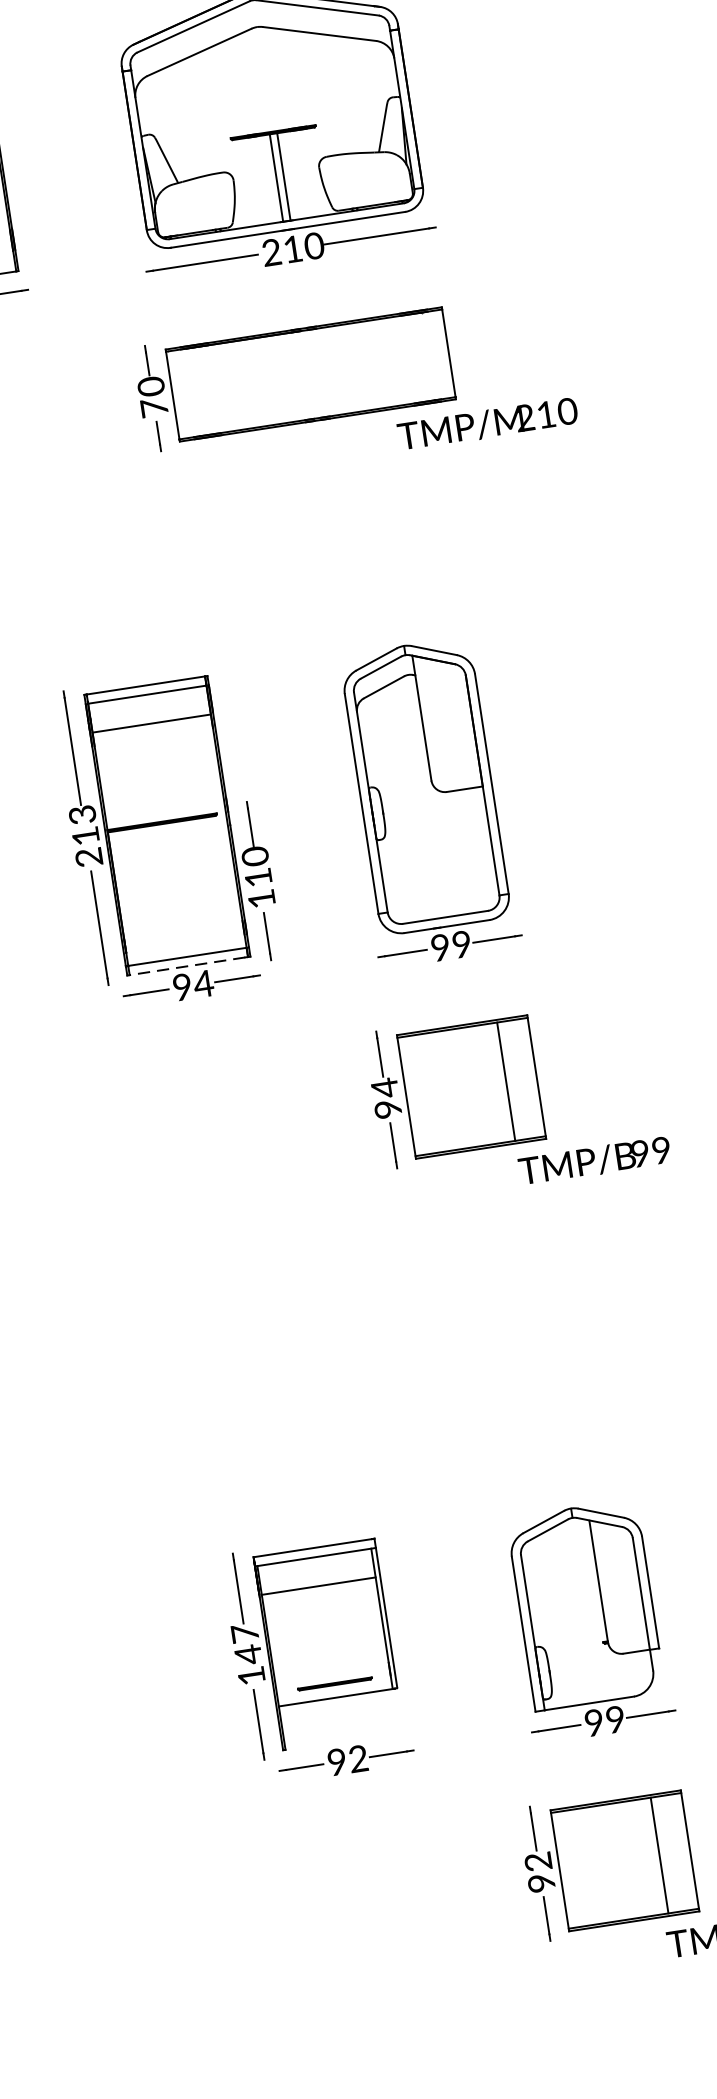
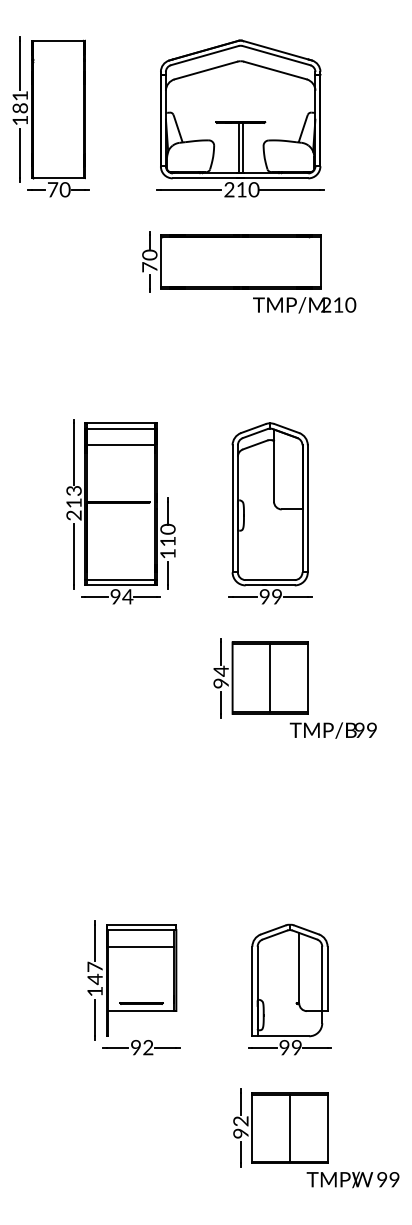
text: (487, 424) -> (304, 305), moved
line: (186, 966) -> (119, 585), dashed -> solid
line: (506, 1080) -> (270, 677), moved
line: (658, 1854) -> (289, 1127), moved

